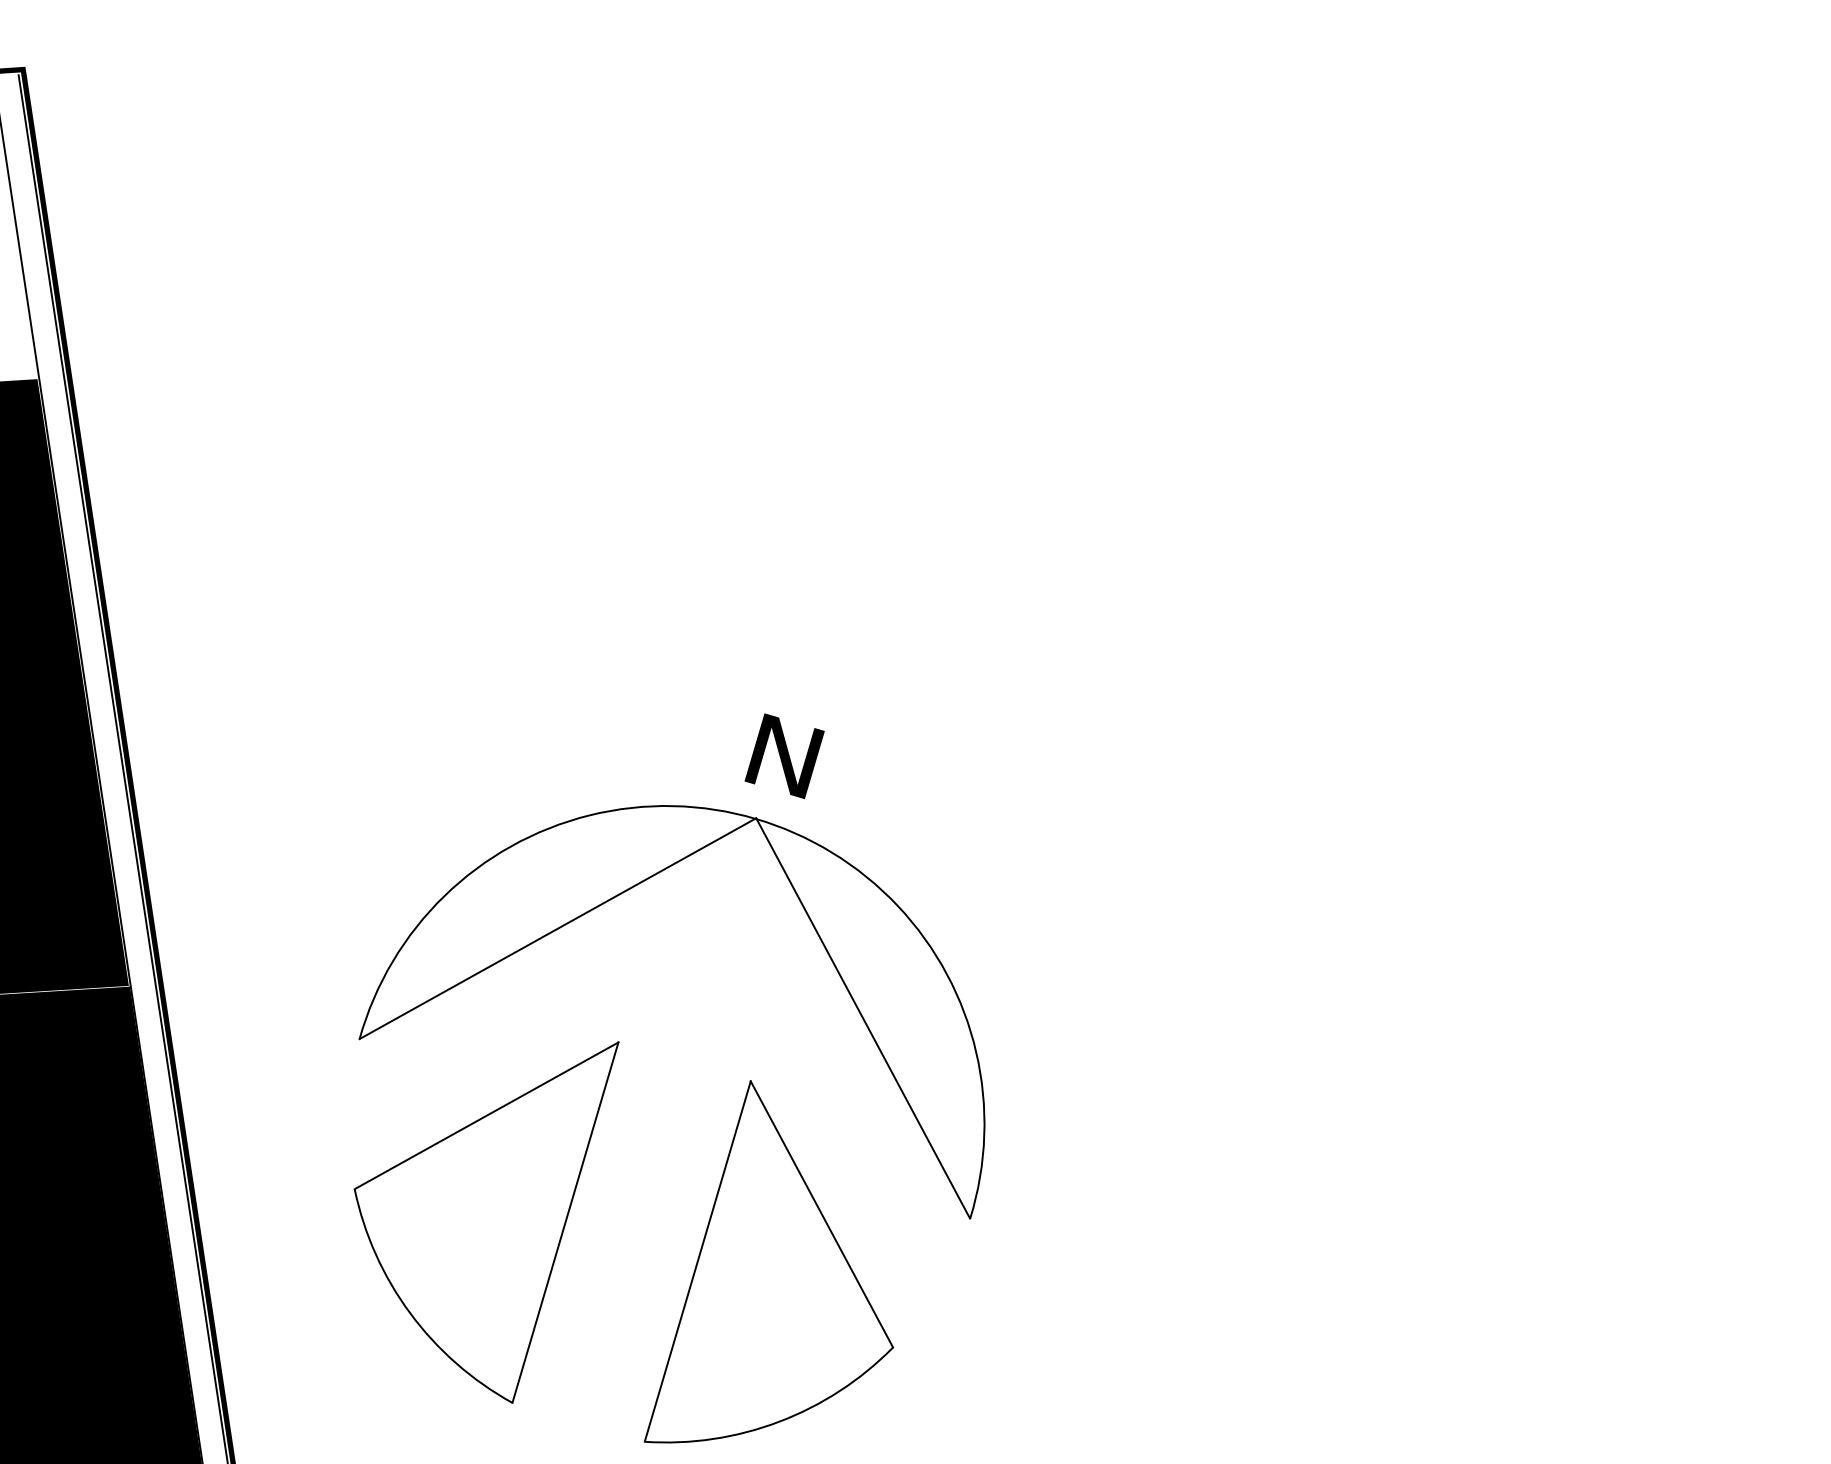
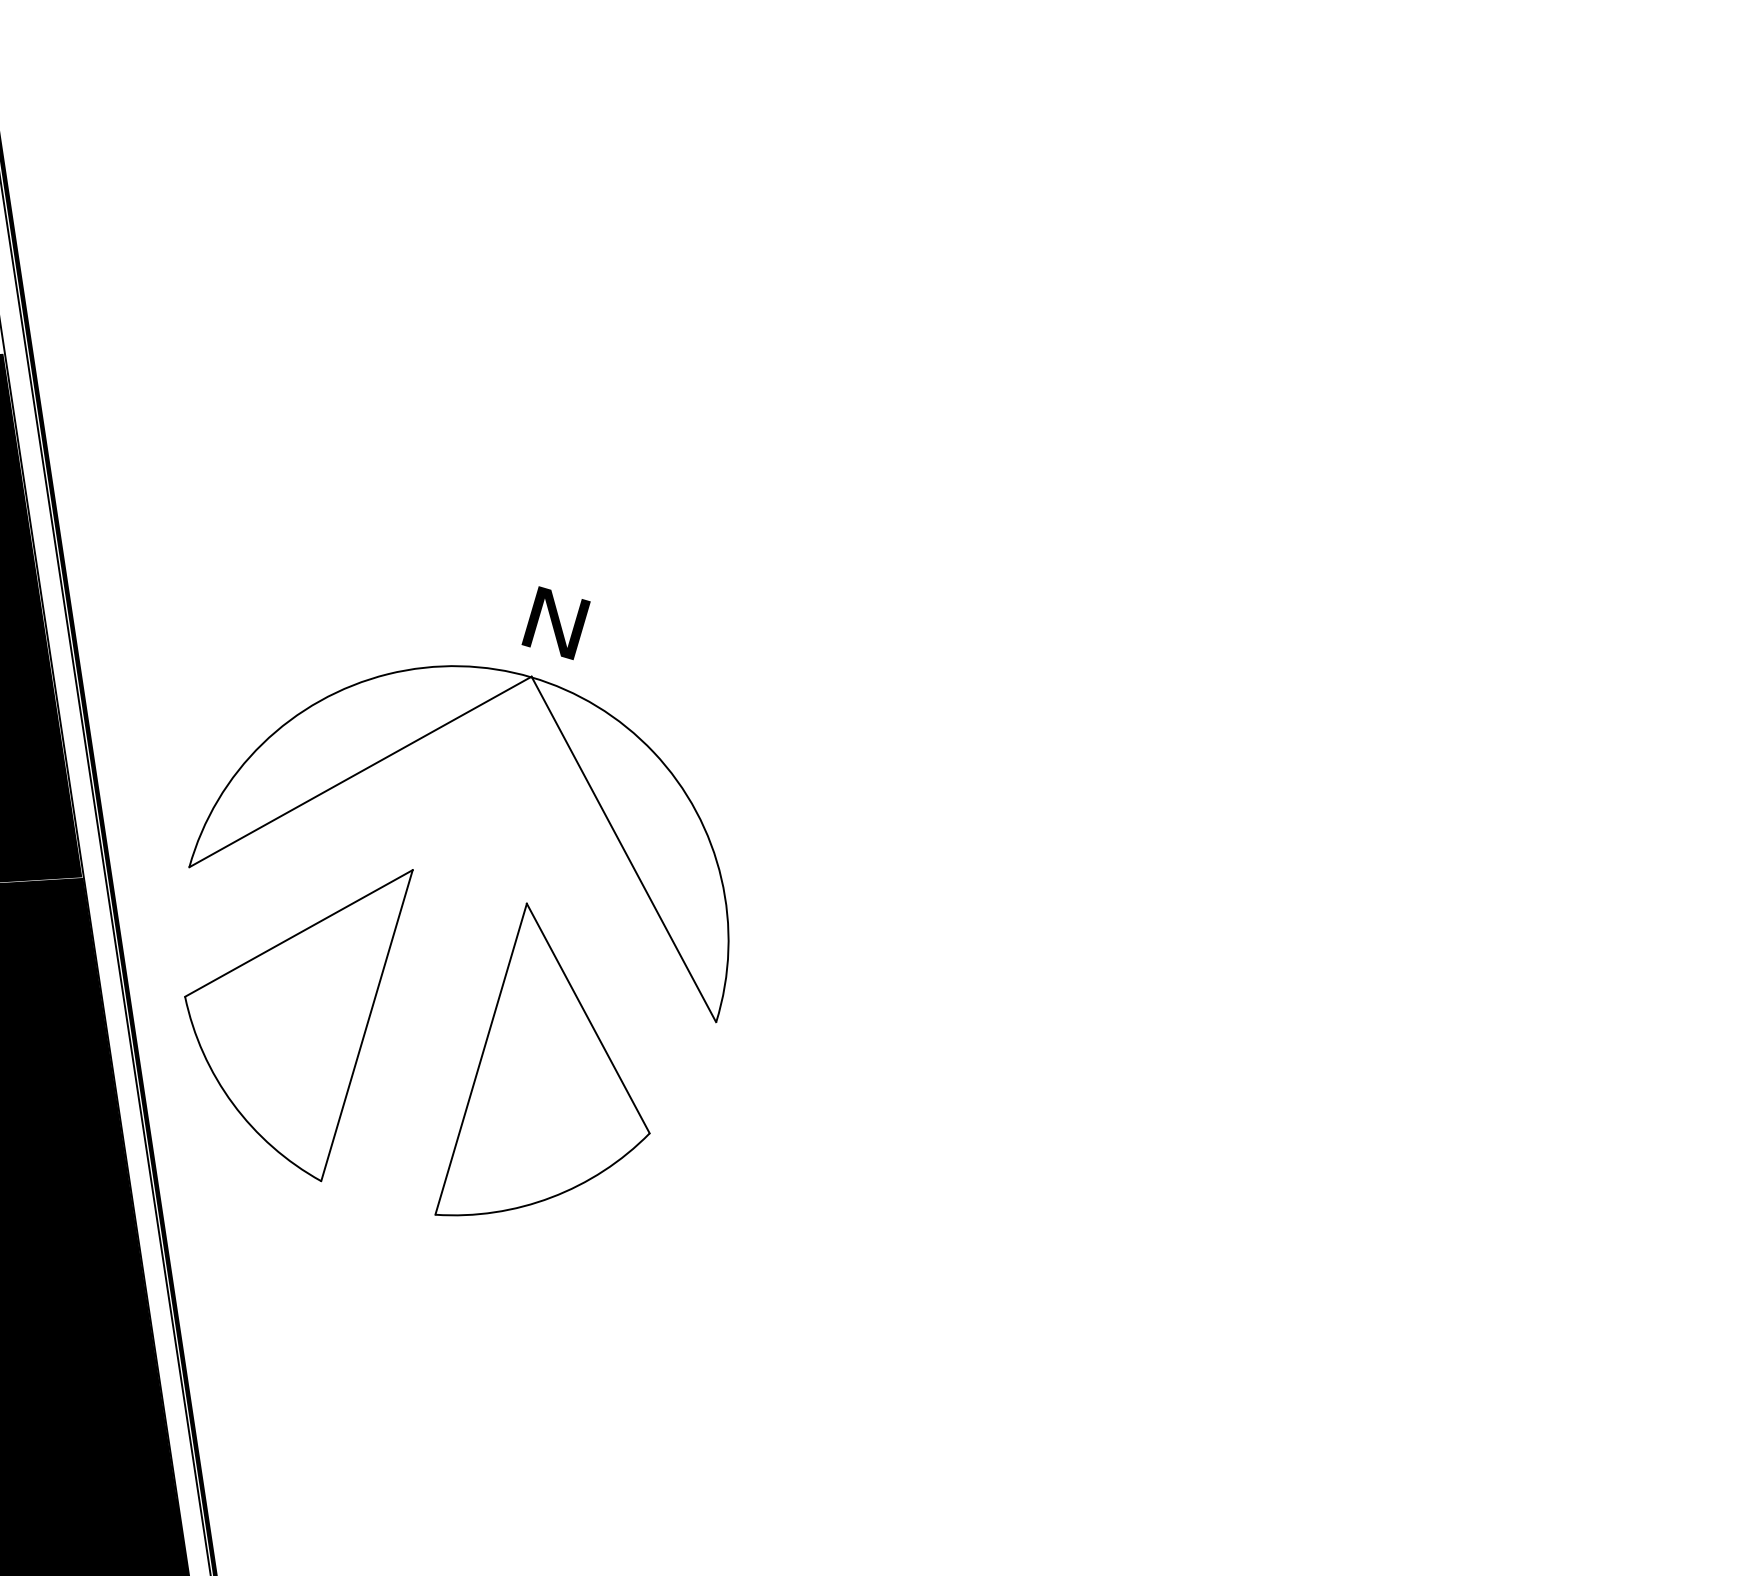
part: (614, 1060) -> (409, 885), moved

